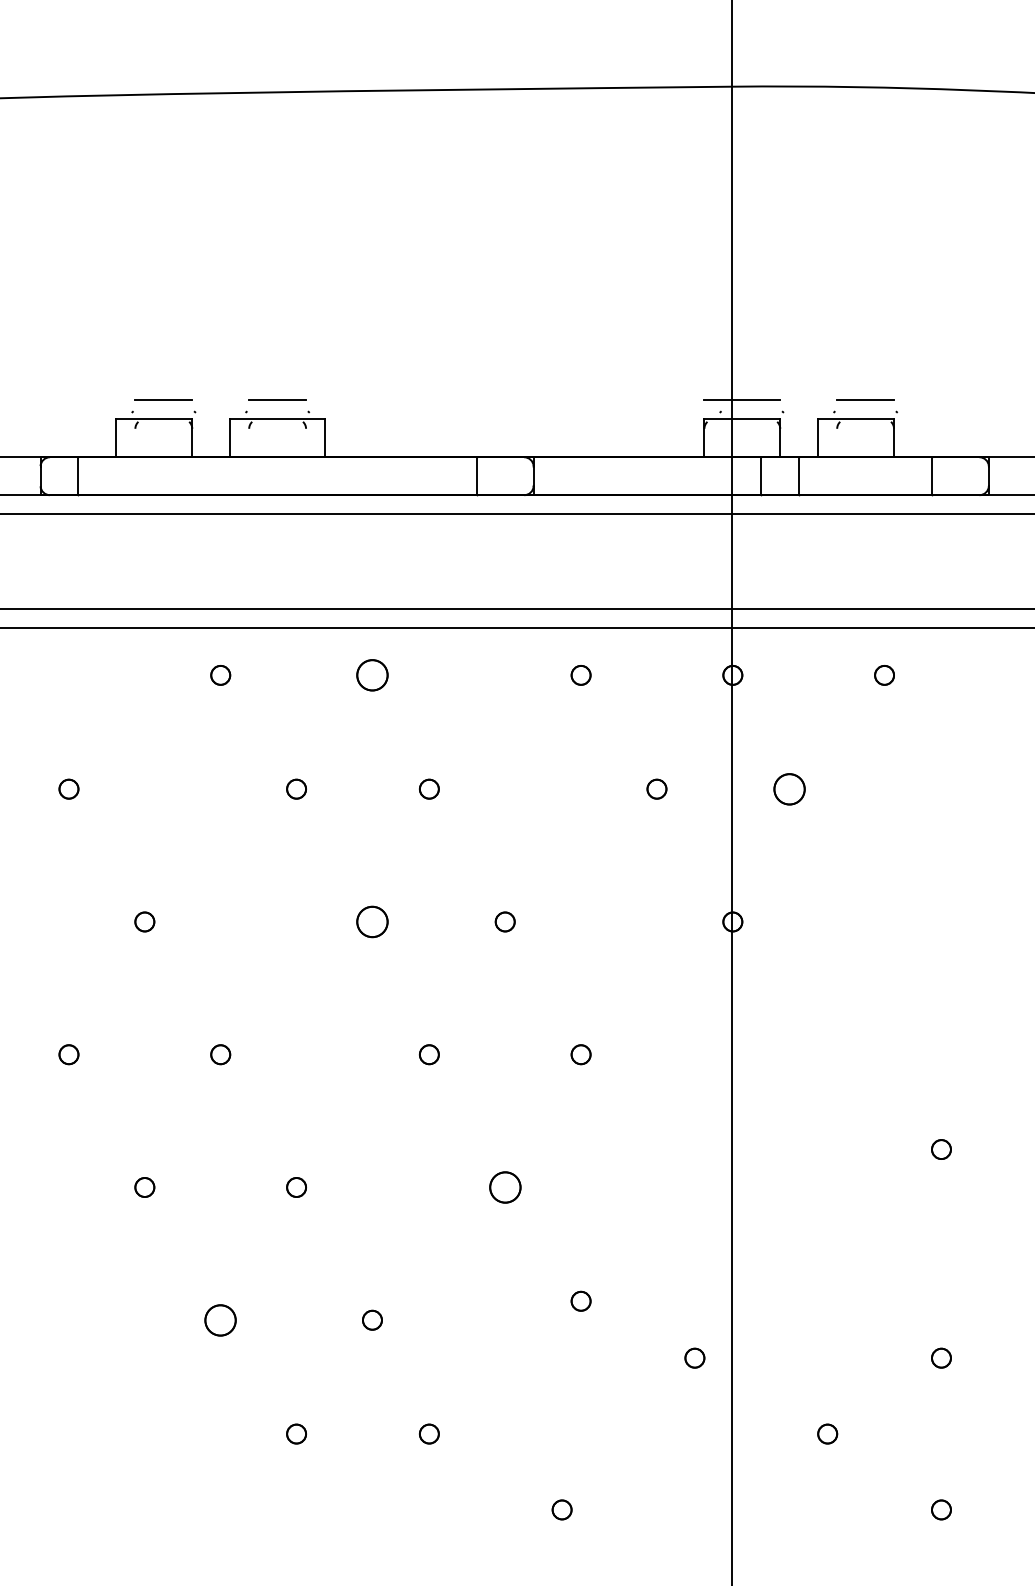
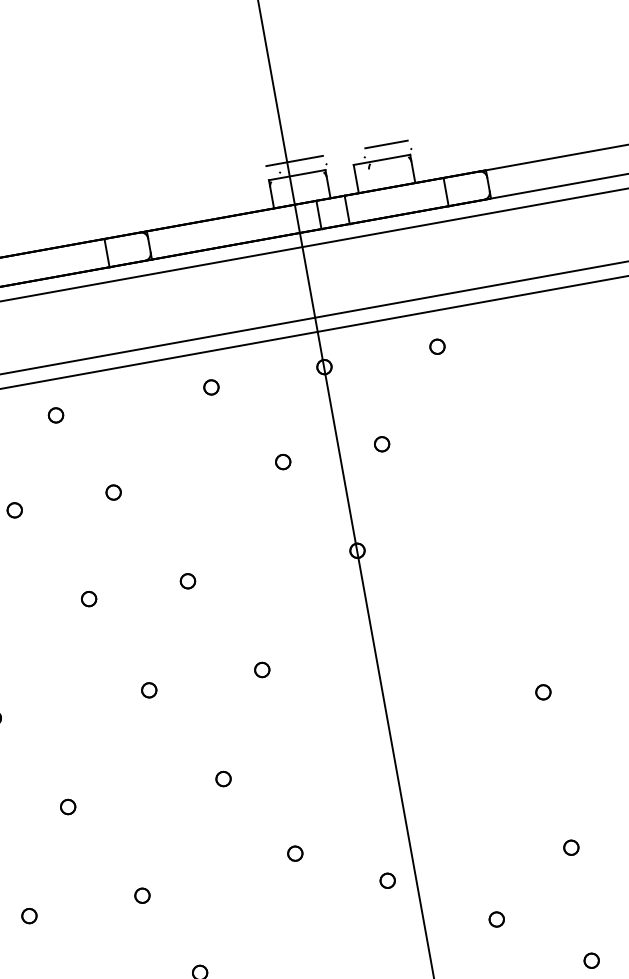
part: (372, 675) -> (56, 415), size x0.62
part: (789, 788) -> (381, 443), size x0.62
part: (372, 921) -> (89, 598), size x0.62
part: (504, 1187) -> (223, 779), size x0.62
part: (220, 1319) -> (29, 915), size x0.62

